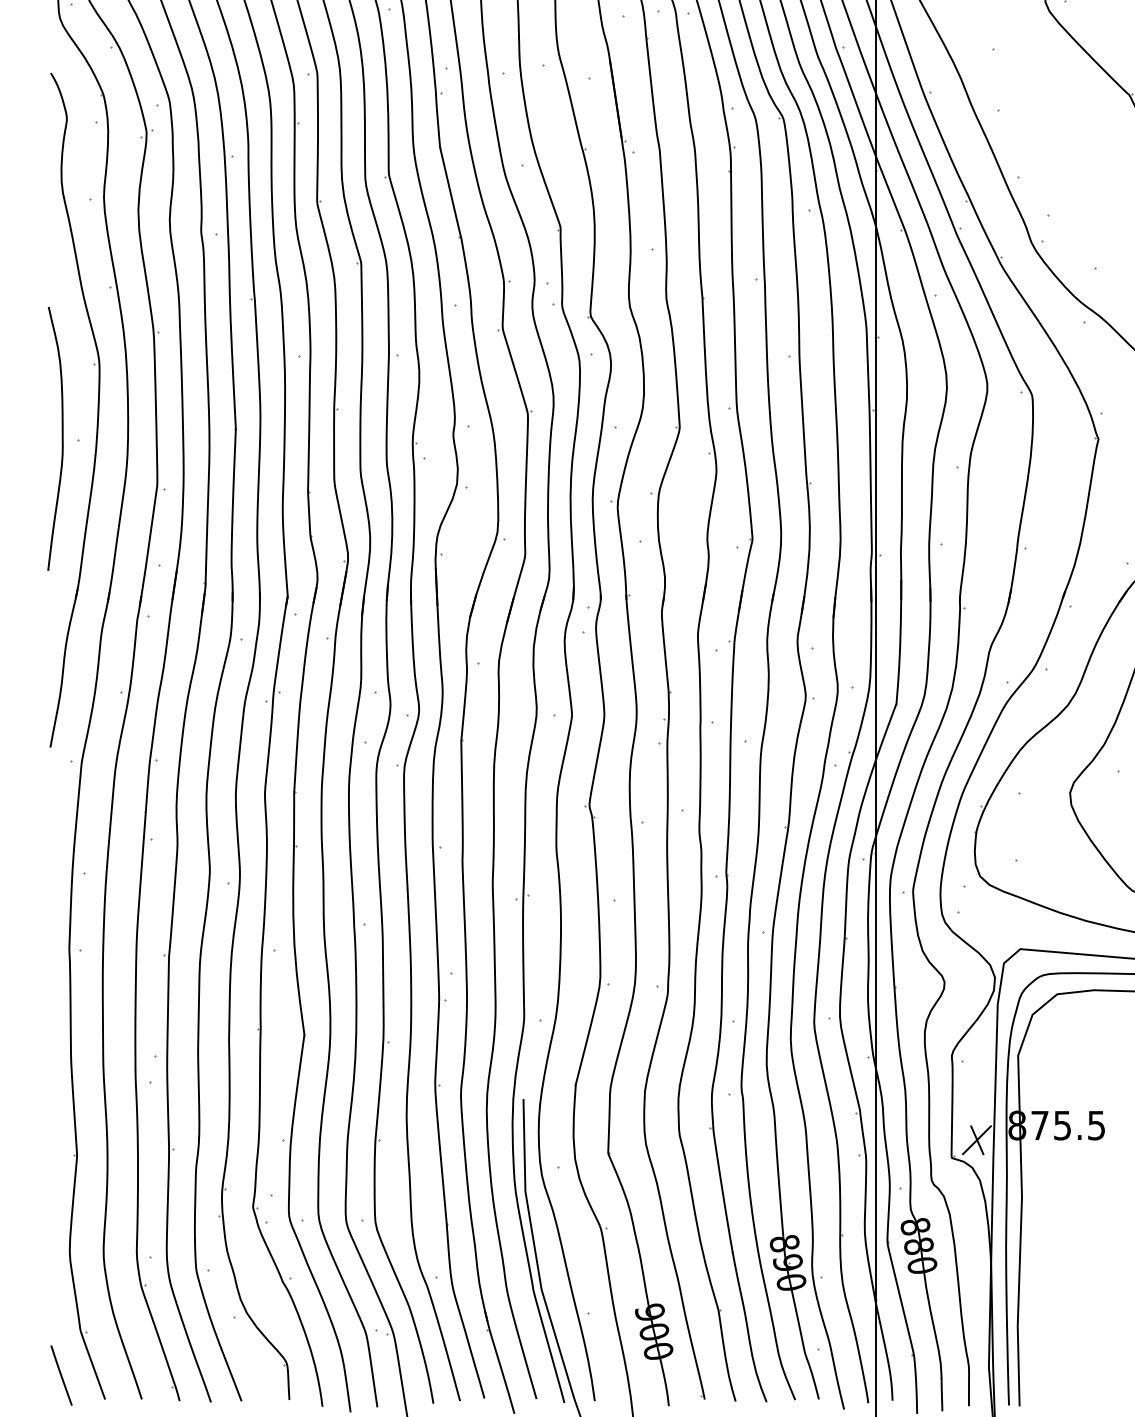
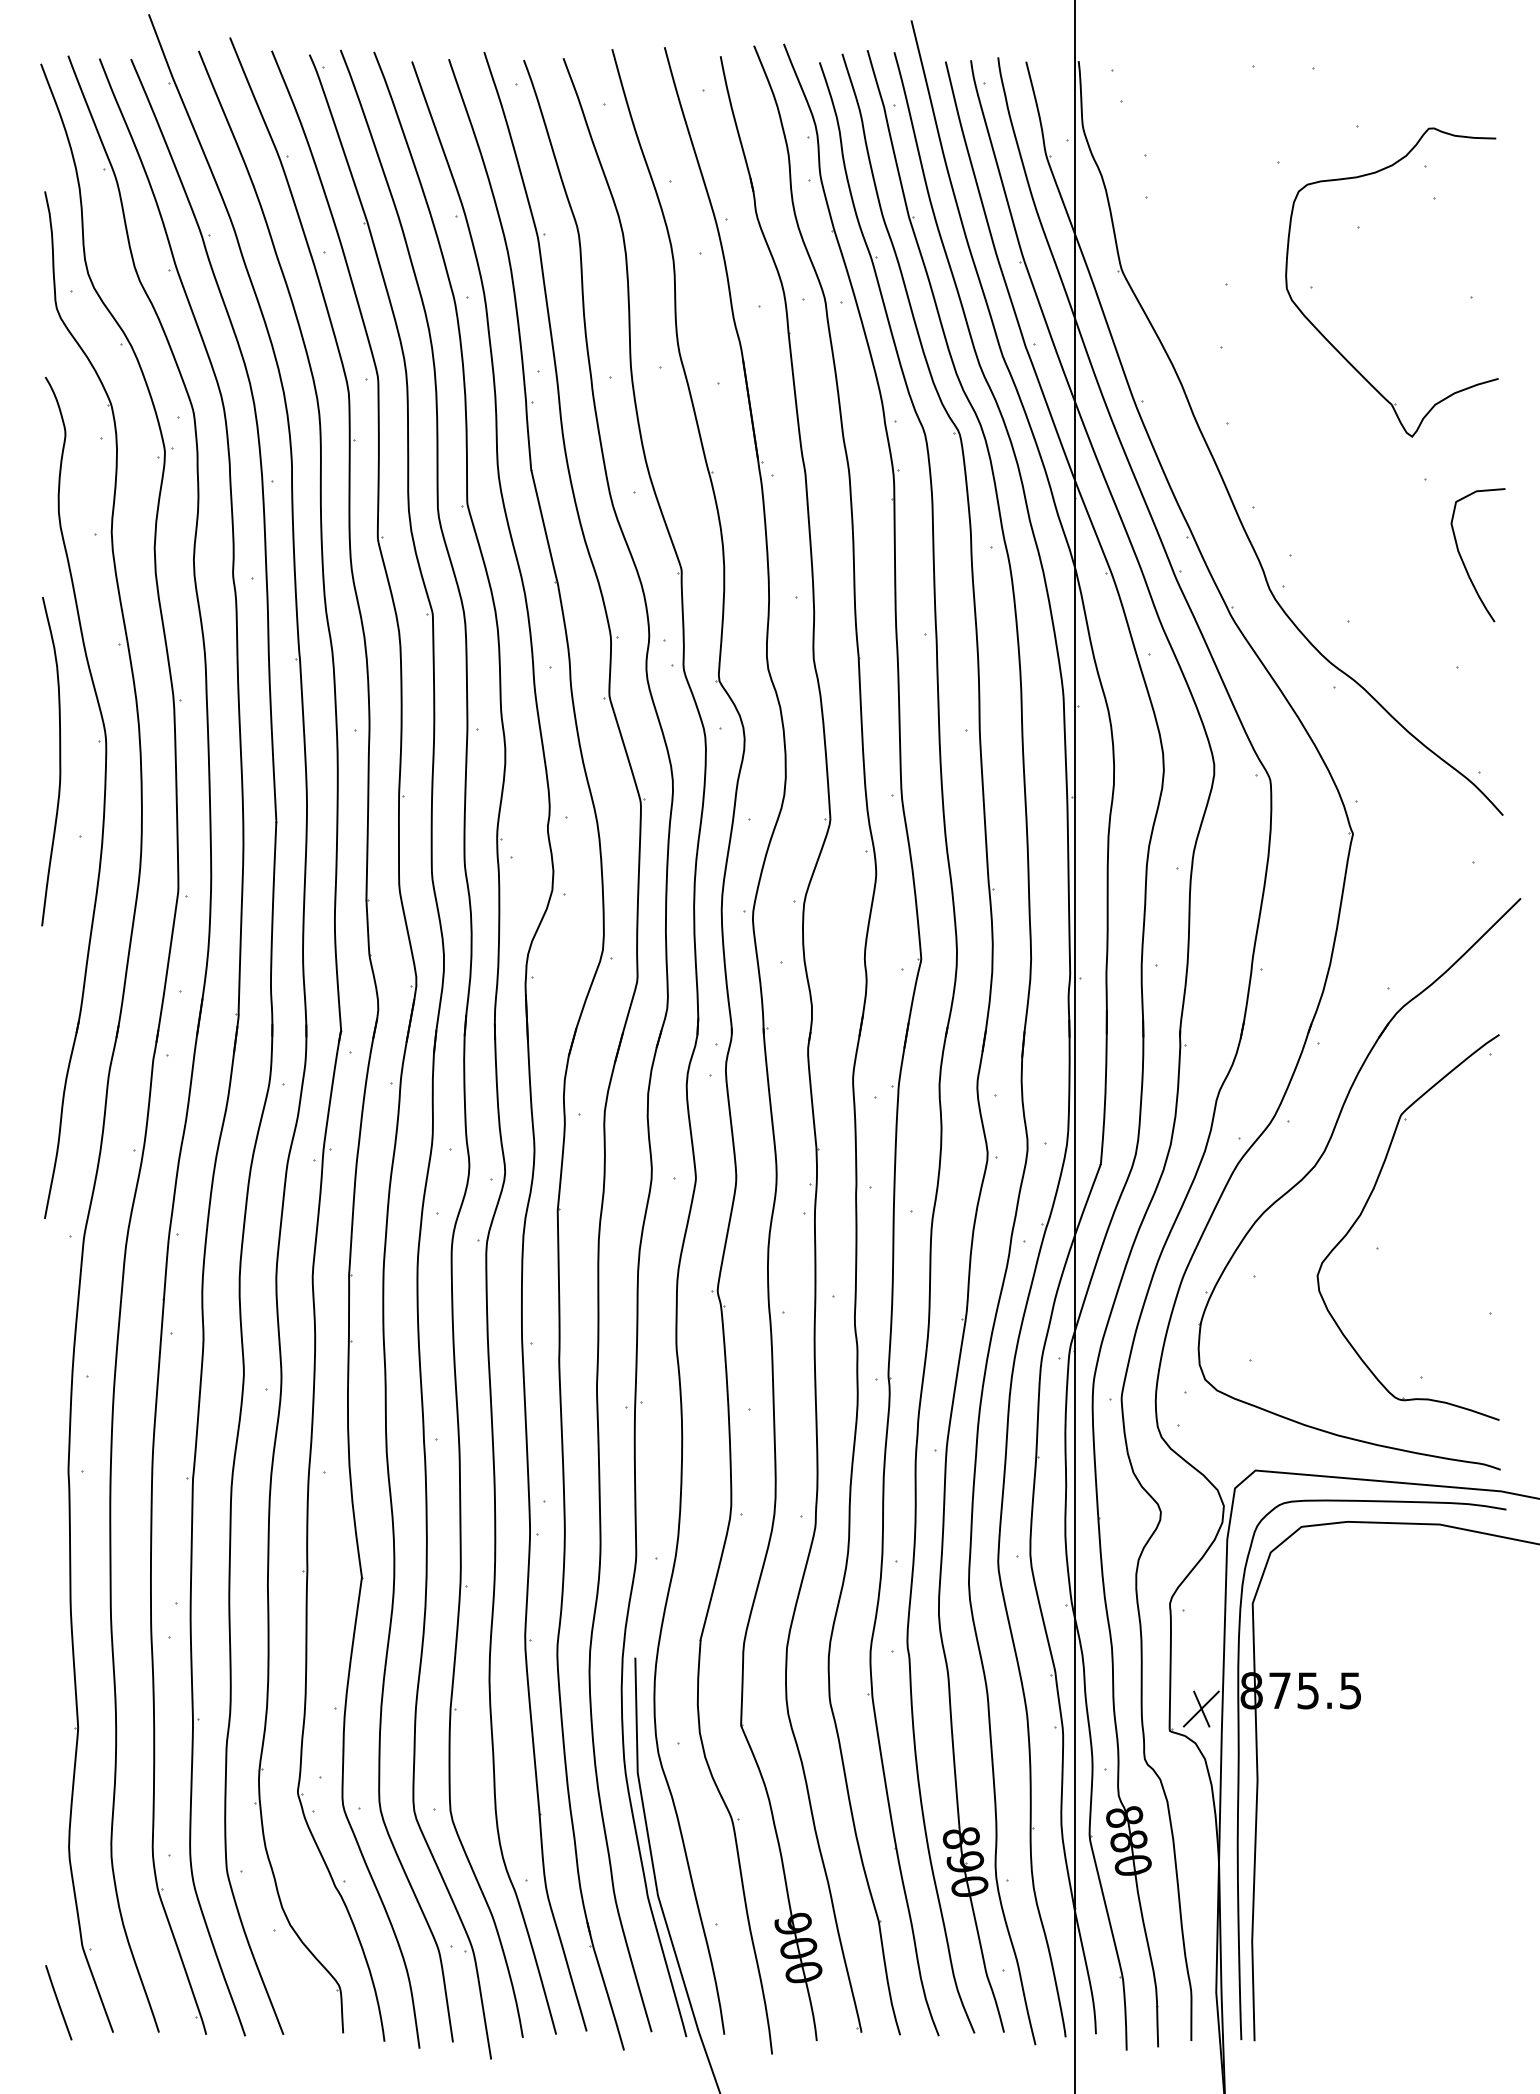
curve: (62, 438) -> (59, 761), moved

